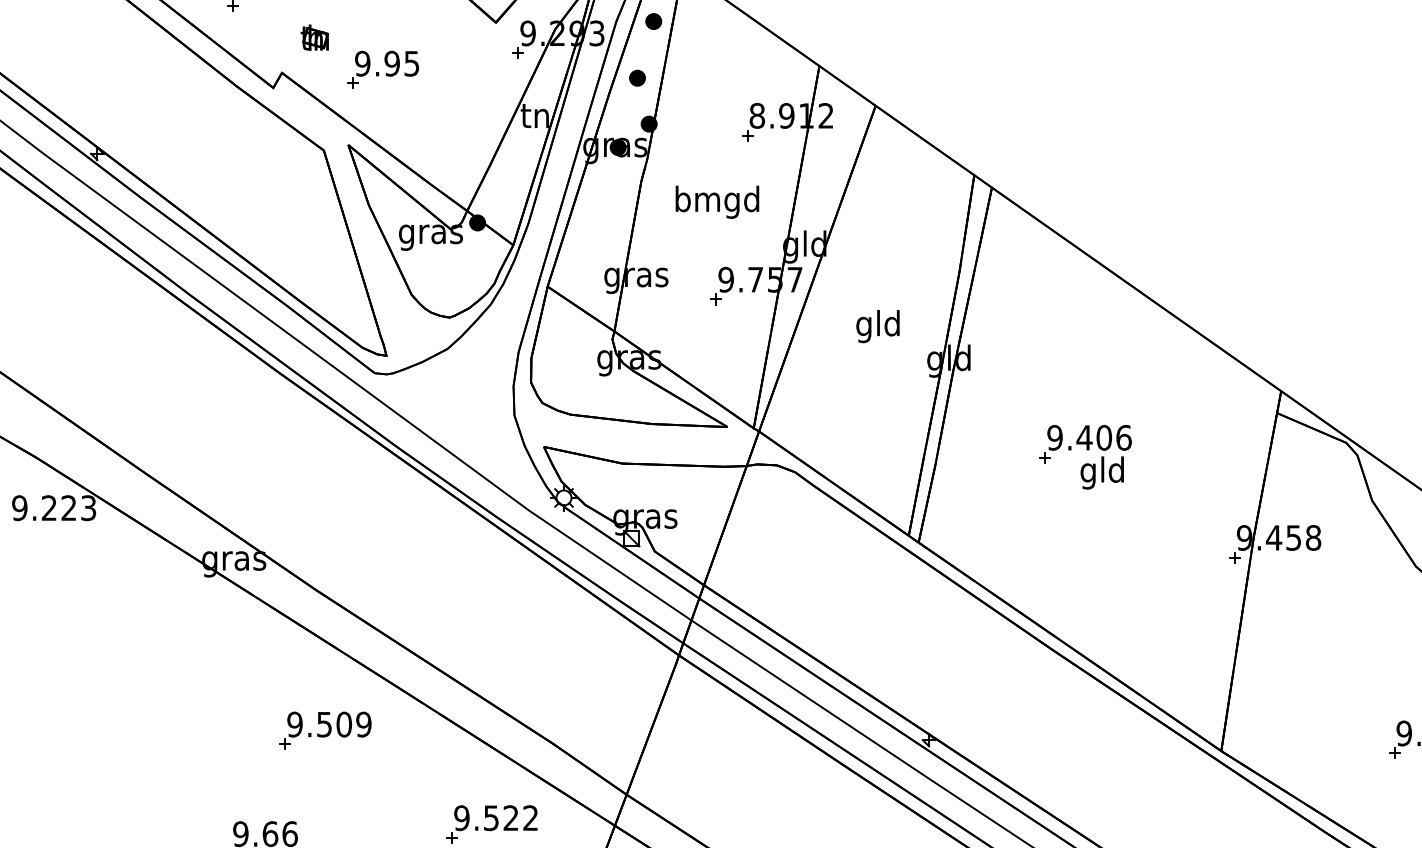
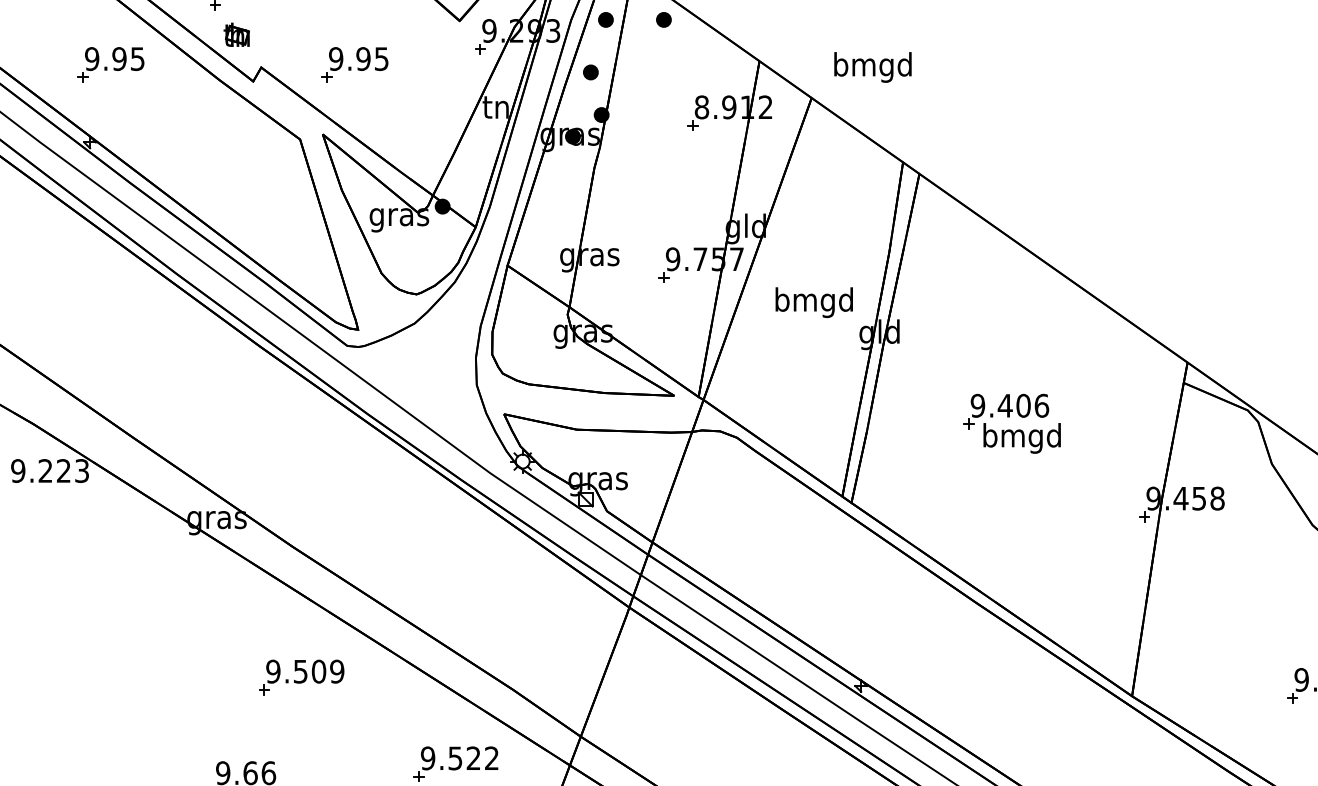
part: (715, 21) -> (663, 19), added
part: (314, 37) -> (236, 34), moved
part: (119, 69) -> (110, 64), added
text: (716, 202) -> (872, 67), moved
text: (877, 326) -> (813, 302), gld -> bmgd
text: (1102, 473) -> (1021, 438), gld -> bmgd

